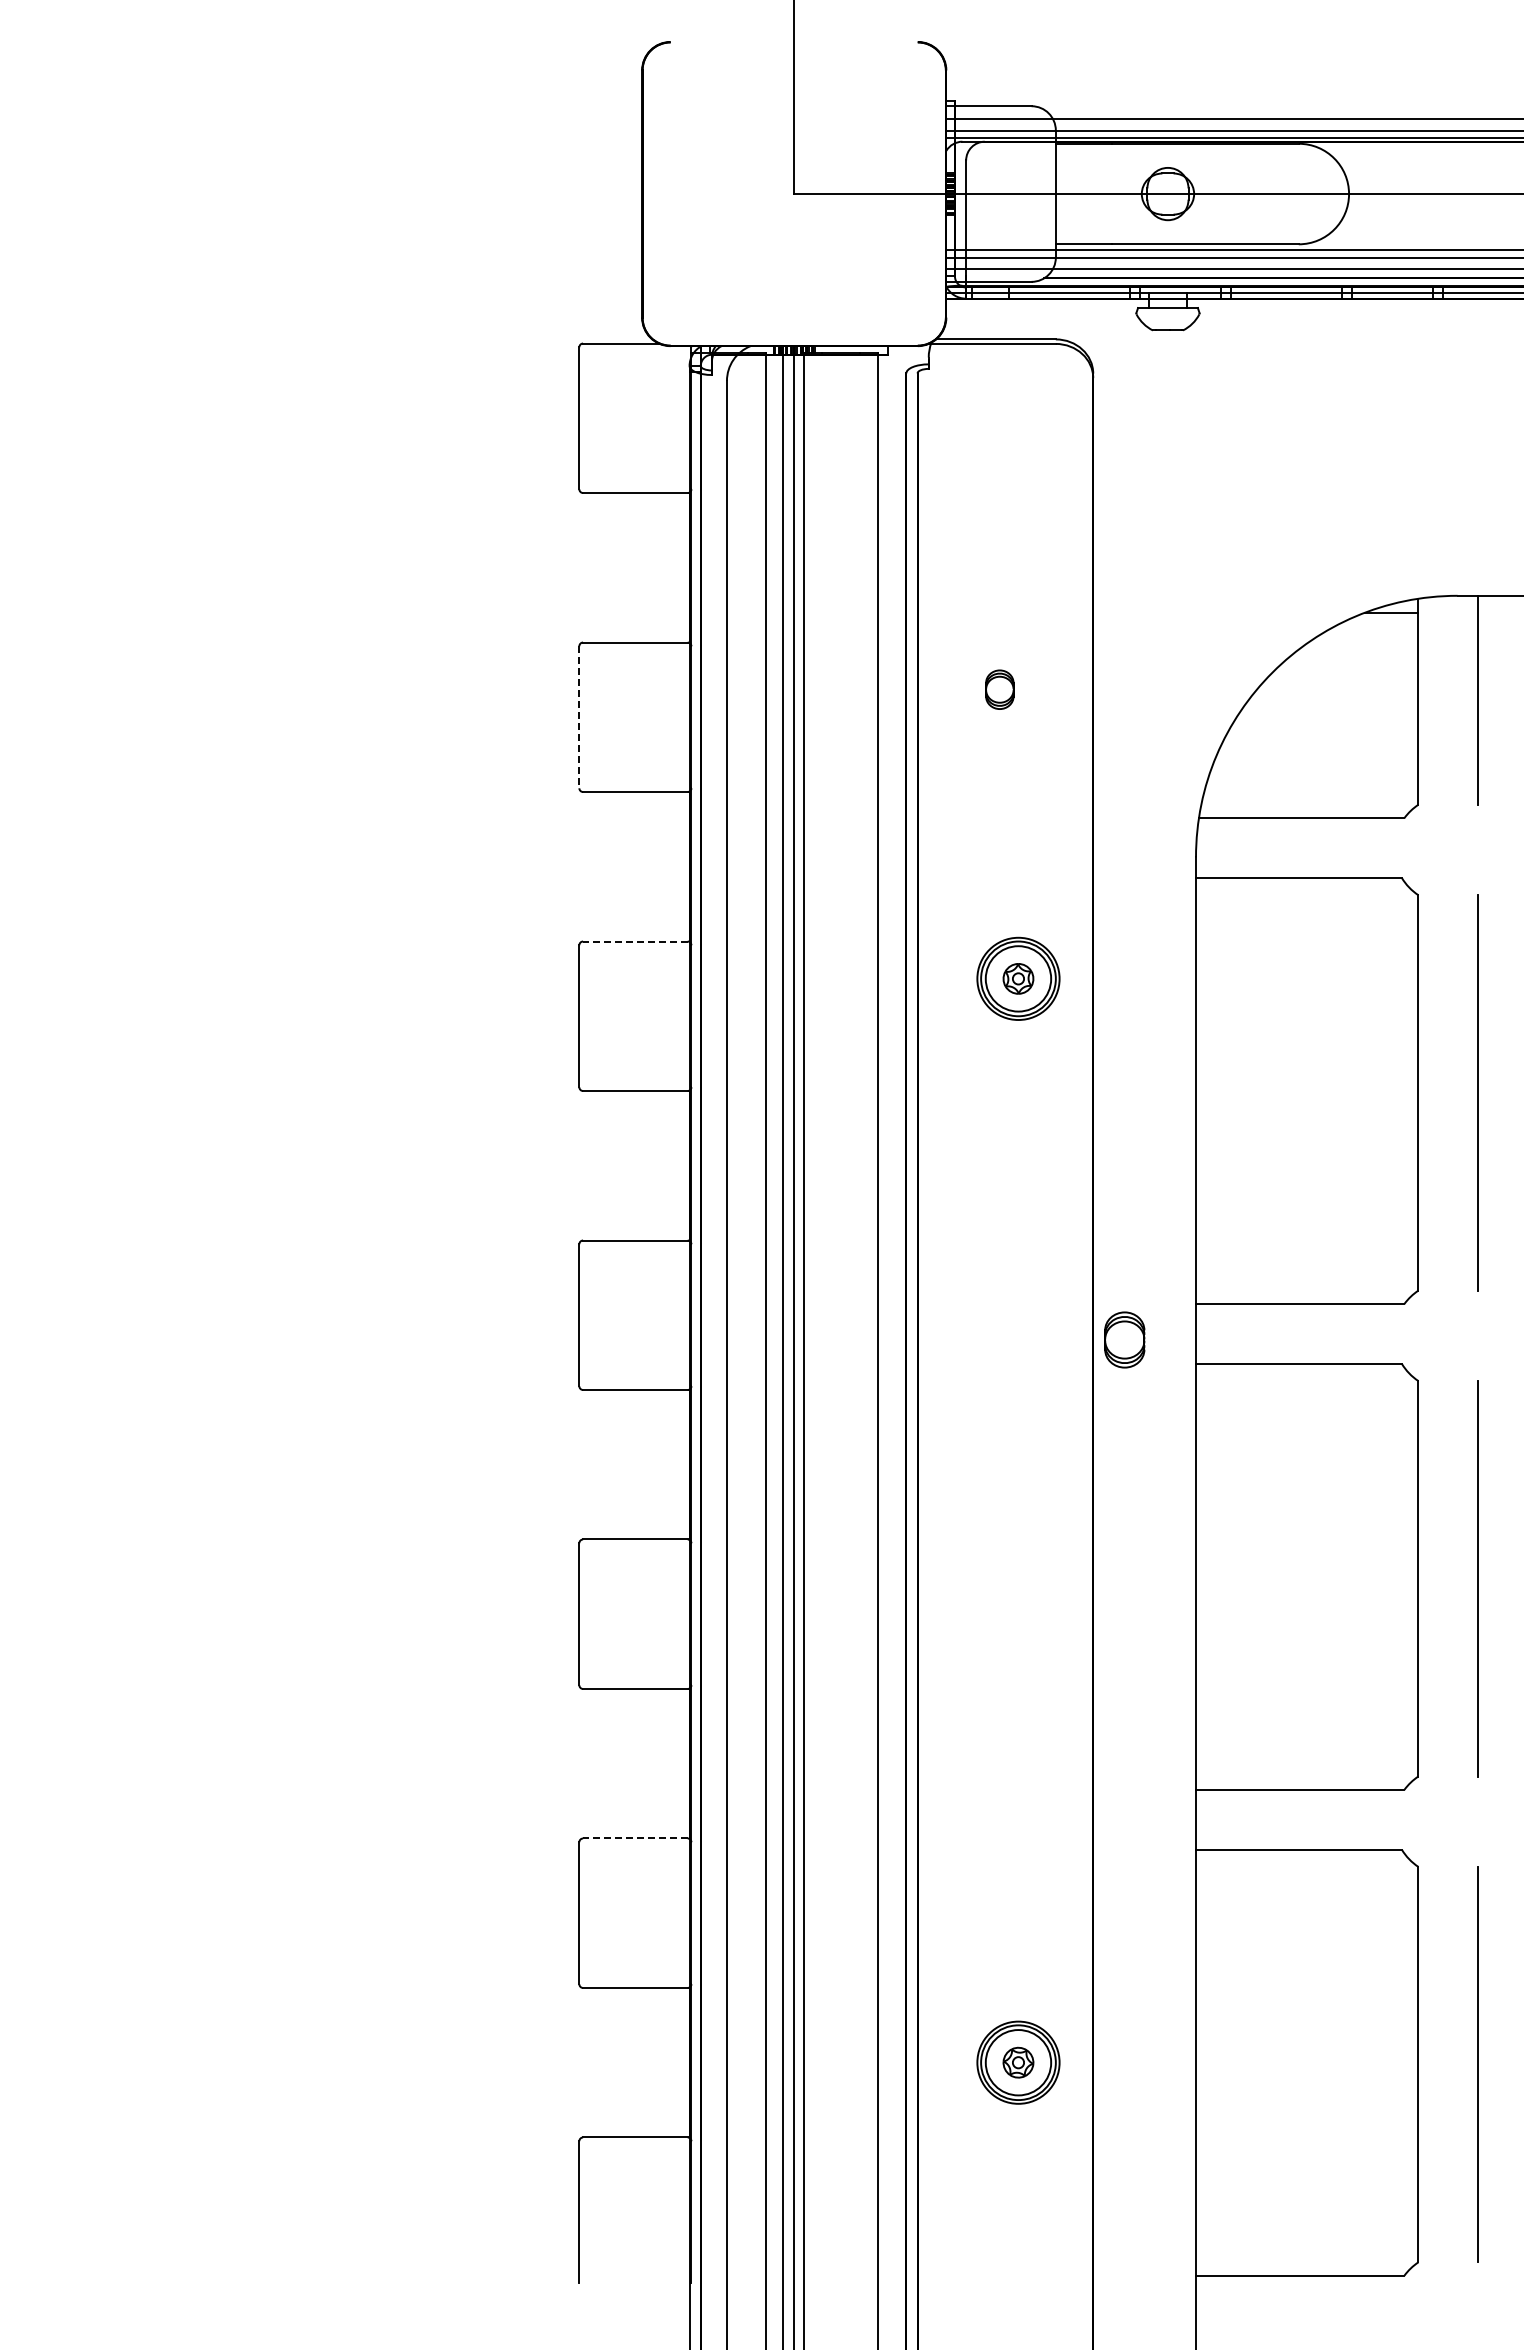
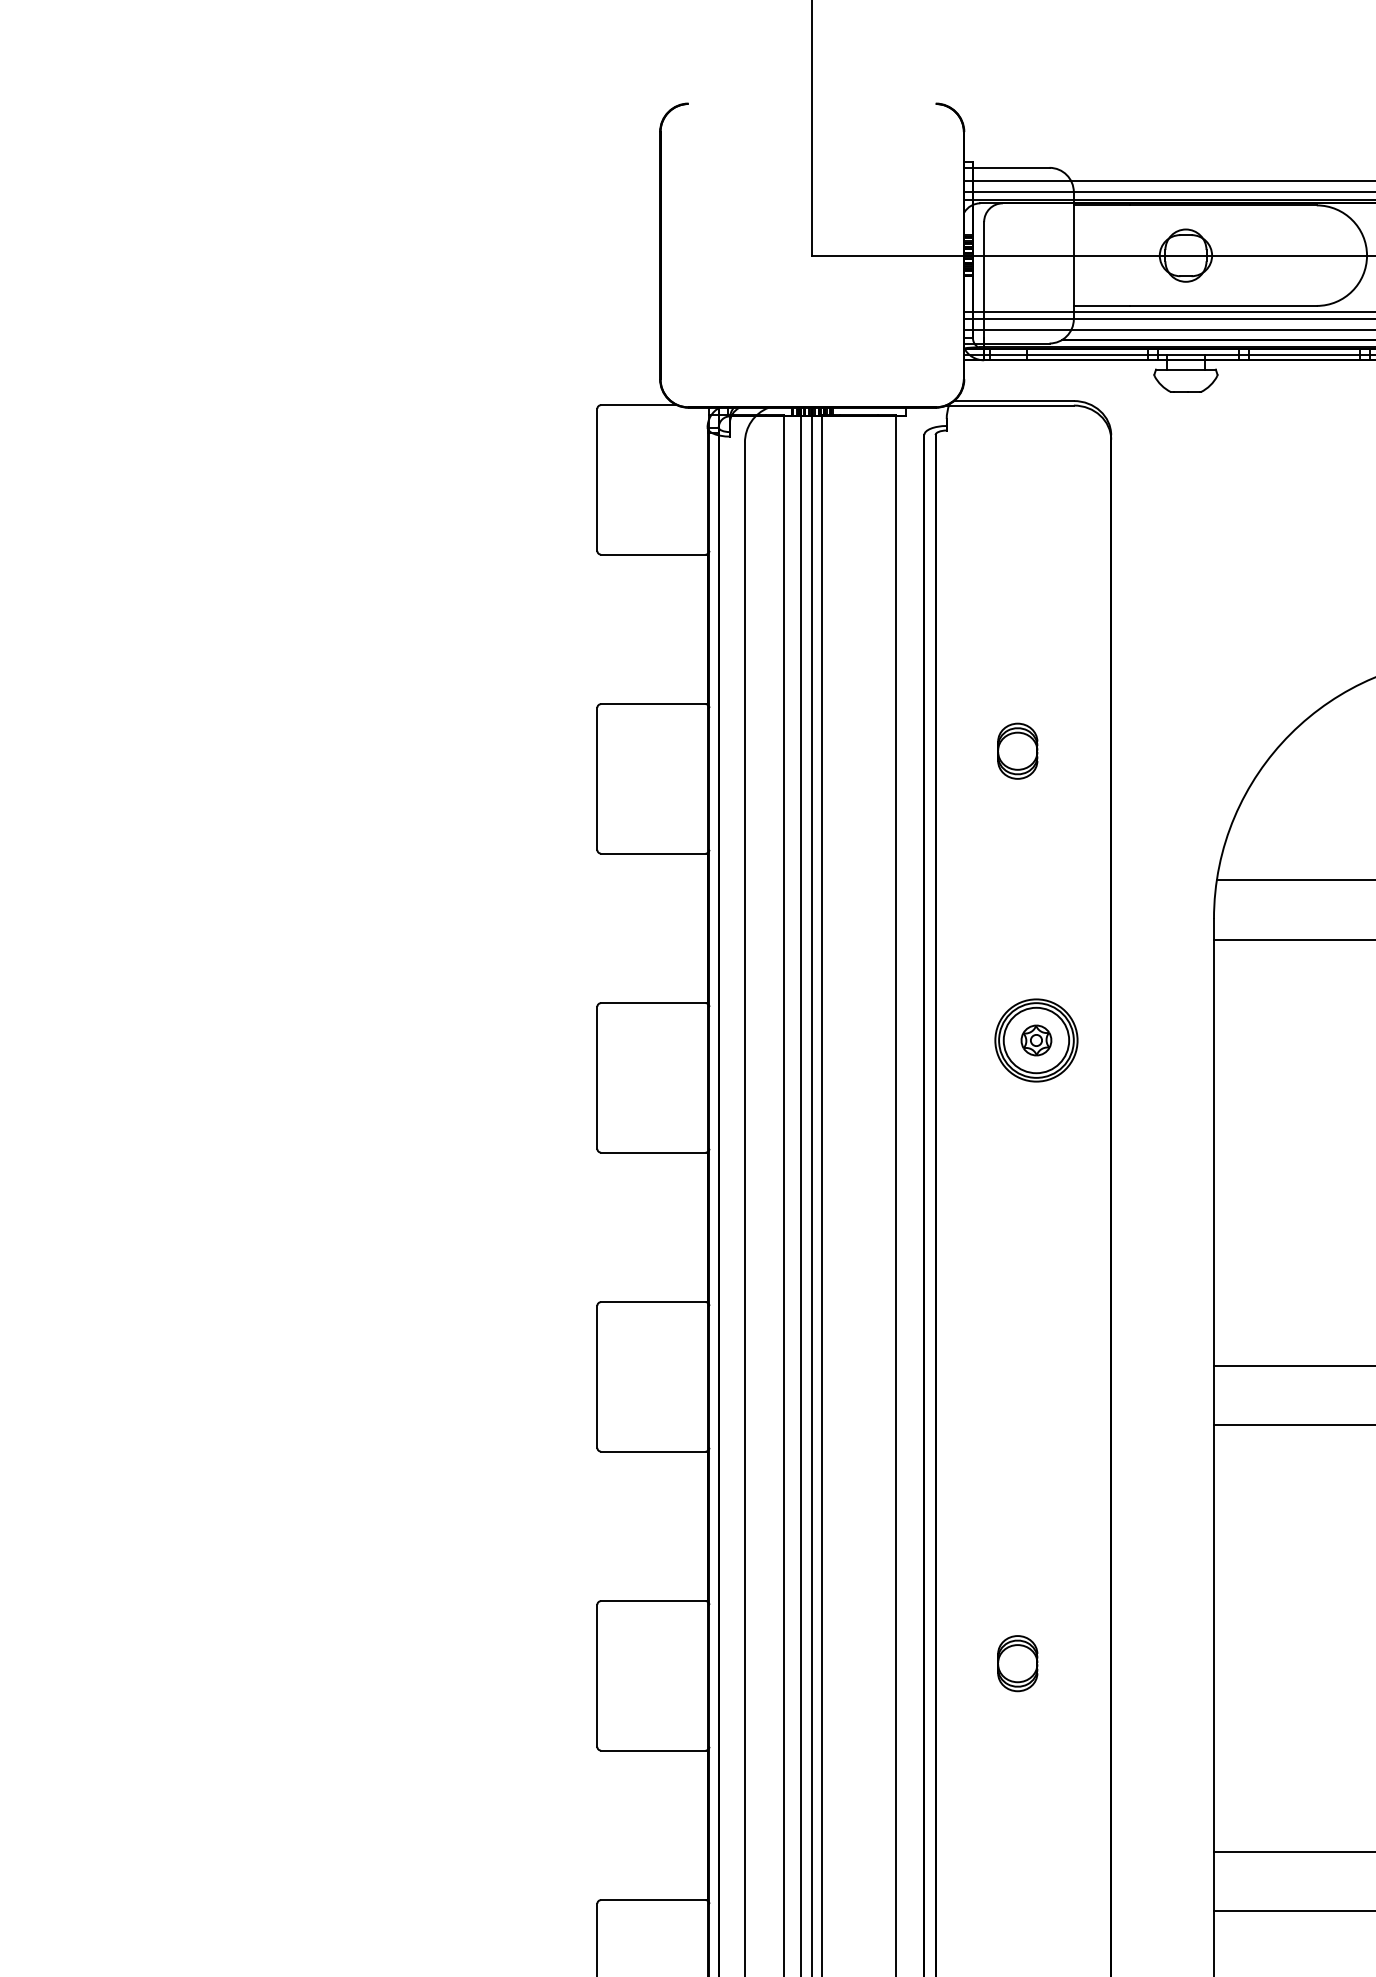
part: (999, 689) -> (1017, 751), size x1.43
line: (579, 717) -> (597, 779), dashed -> solid
line: (634, 941) -> (652, 1003), dashed -> solid
part: (1124, 1339) -> (1017, 1663), moved
line: (634, 1838) -> (652, 1900), dashed -> solid

